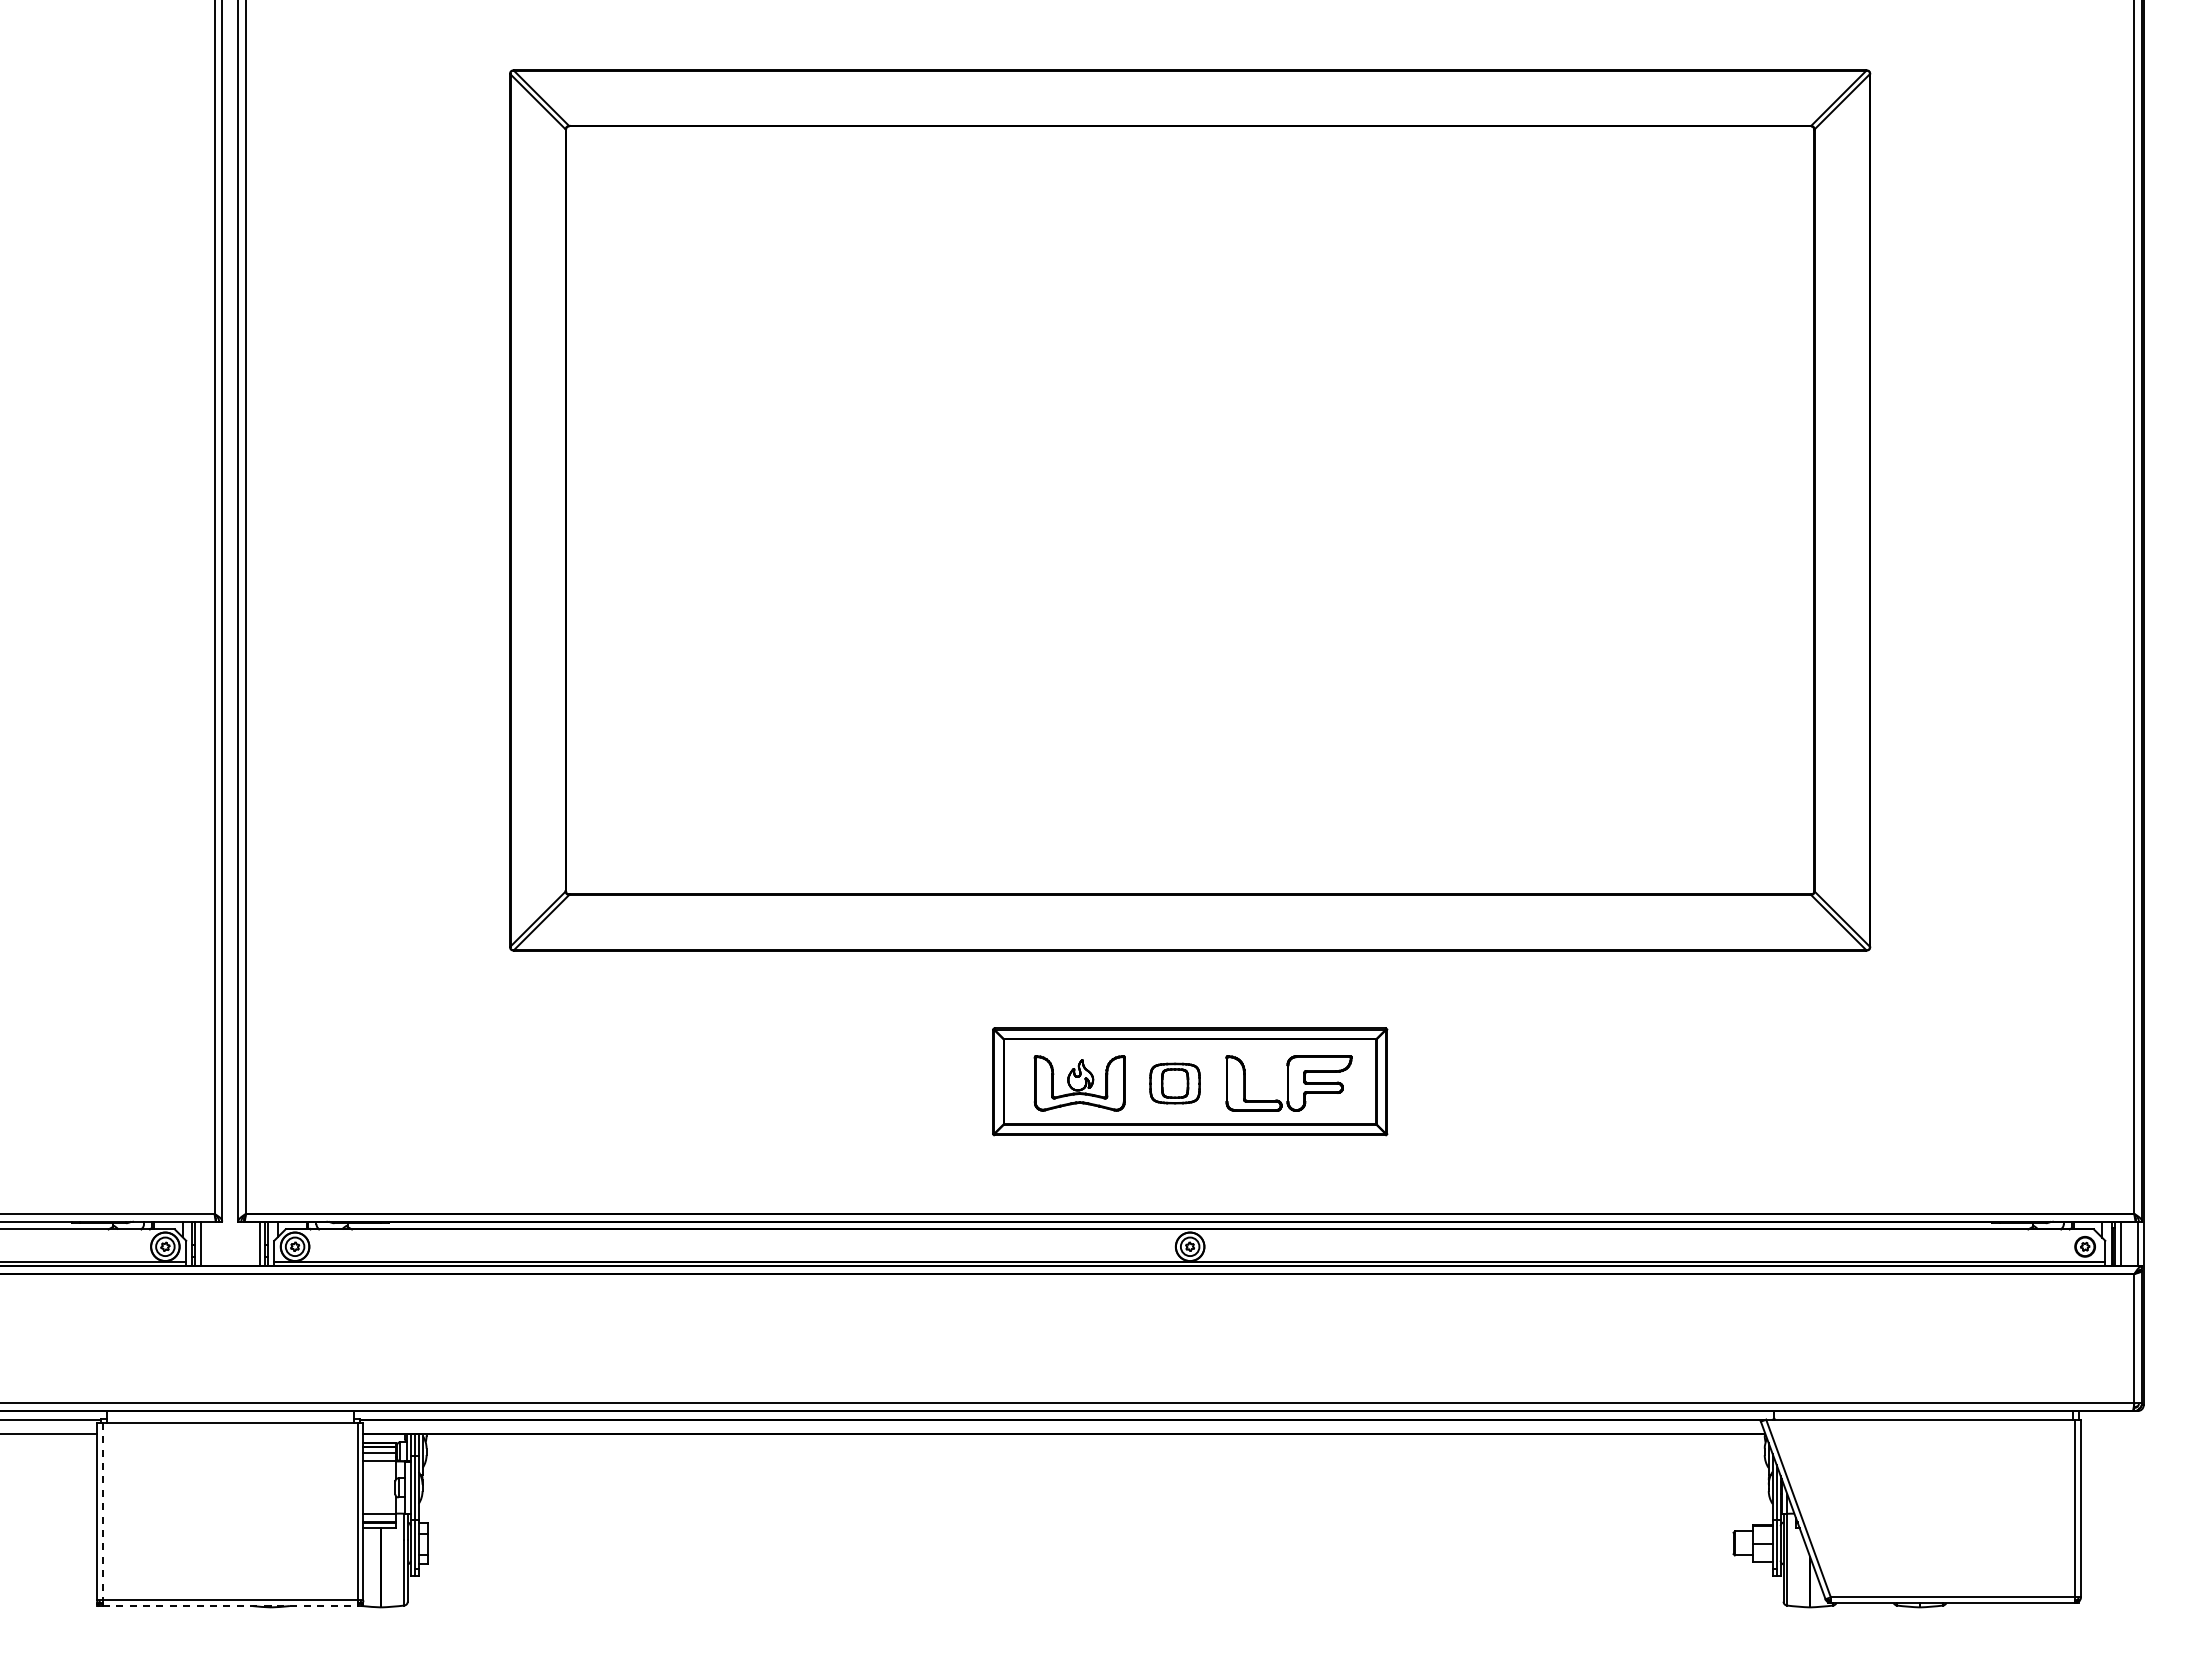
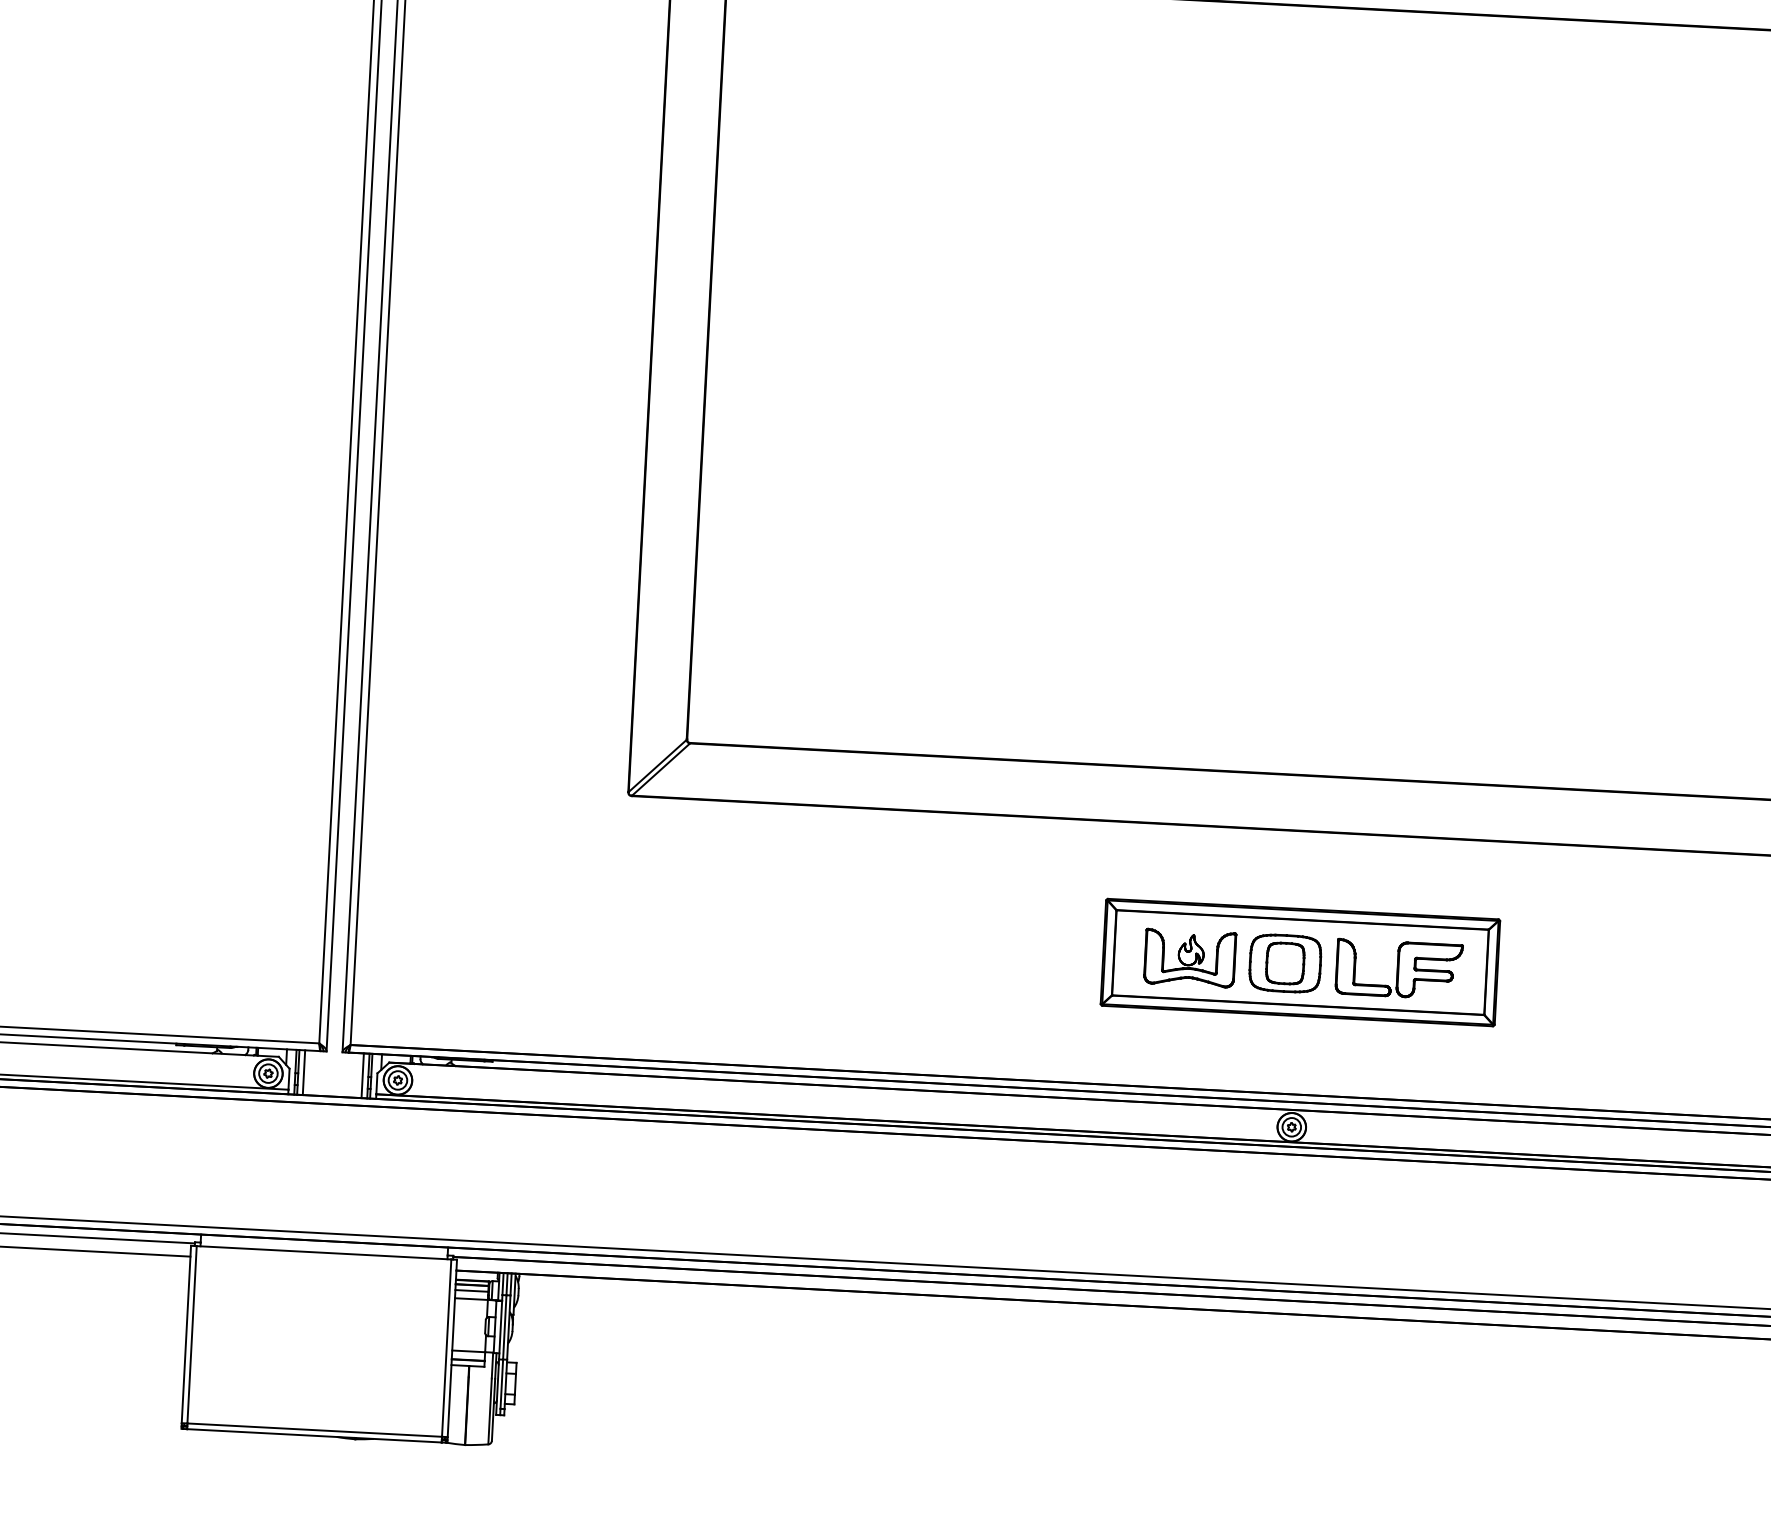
part: (1174, 1083) -> (1284, 963), size x1.43
line: (102, 1511) -> (191, 1334), dashed -> solid
line: (230, 1606) -> (314, 1436), dashed -> solid

